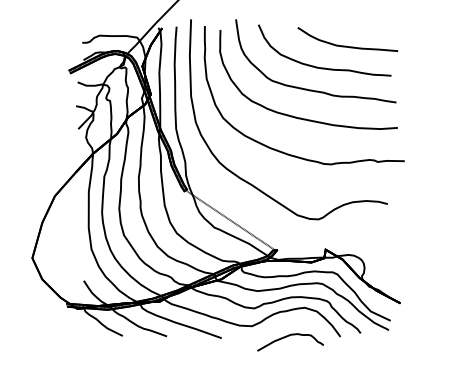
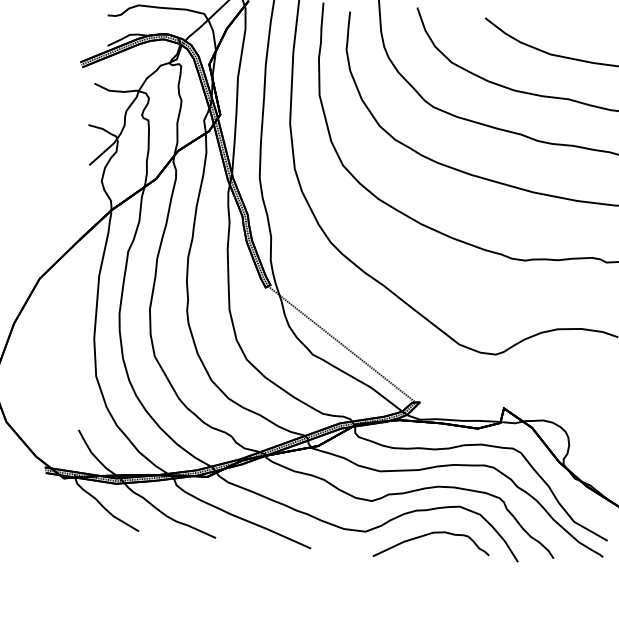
curve: (287, 337) -> (427, 536), moved

